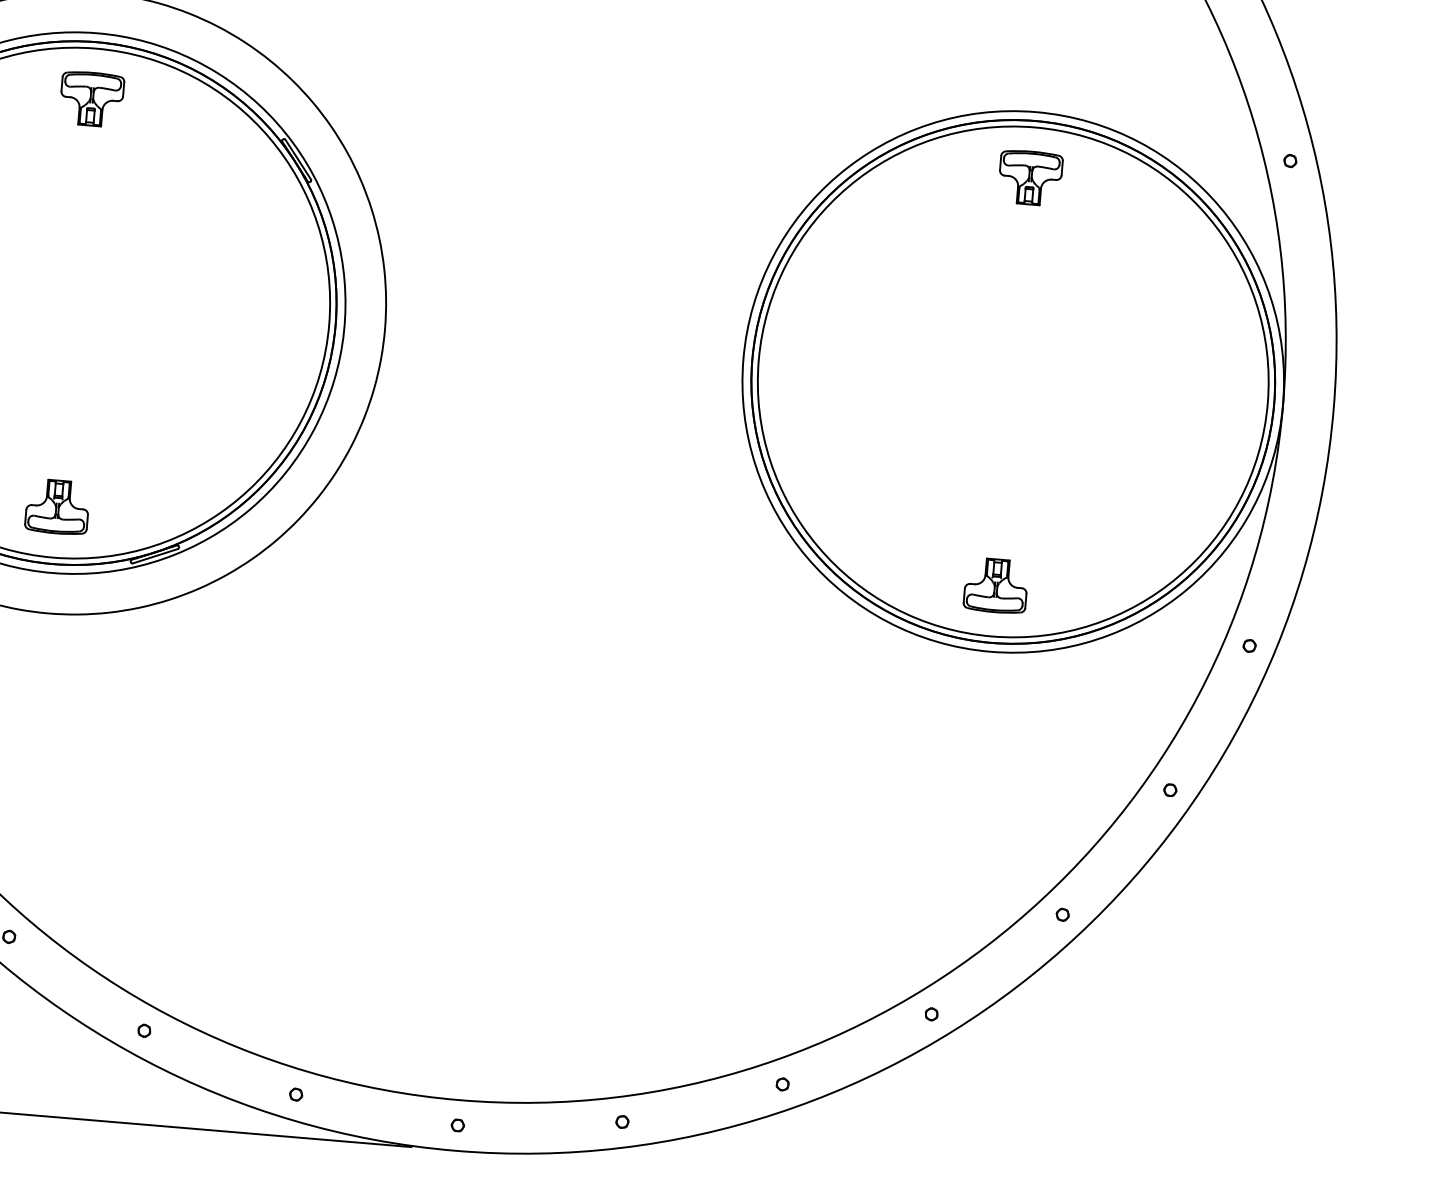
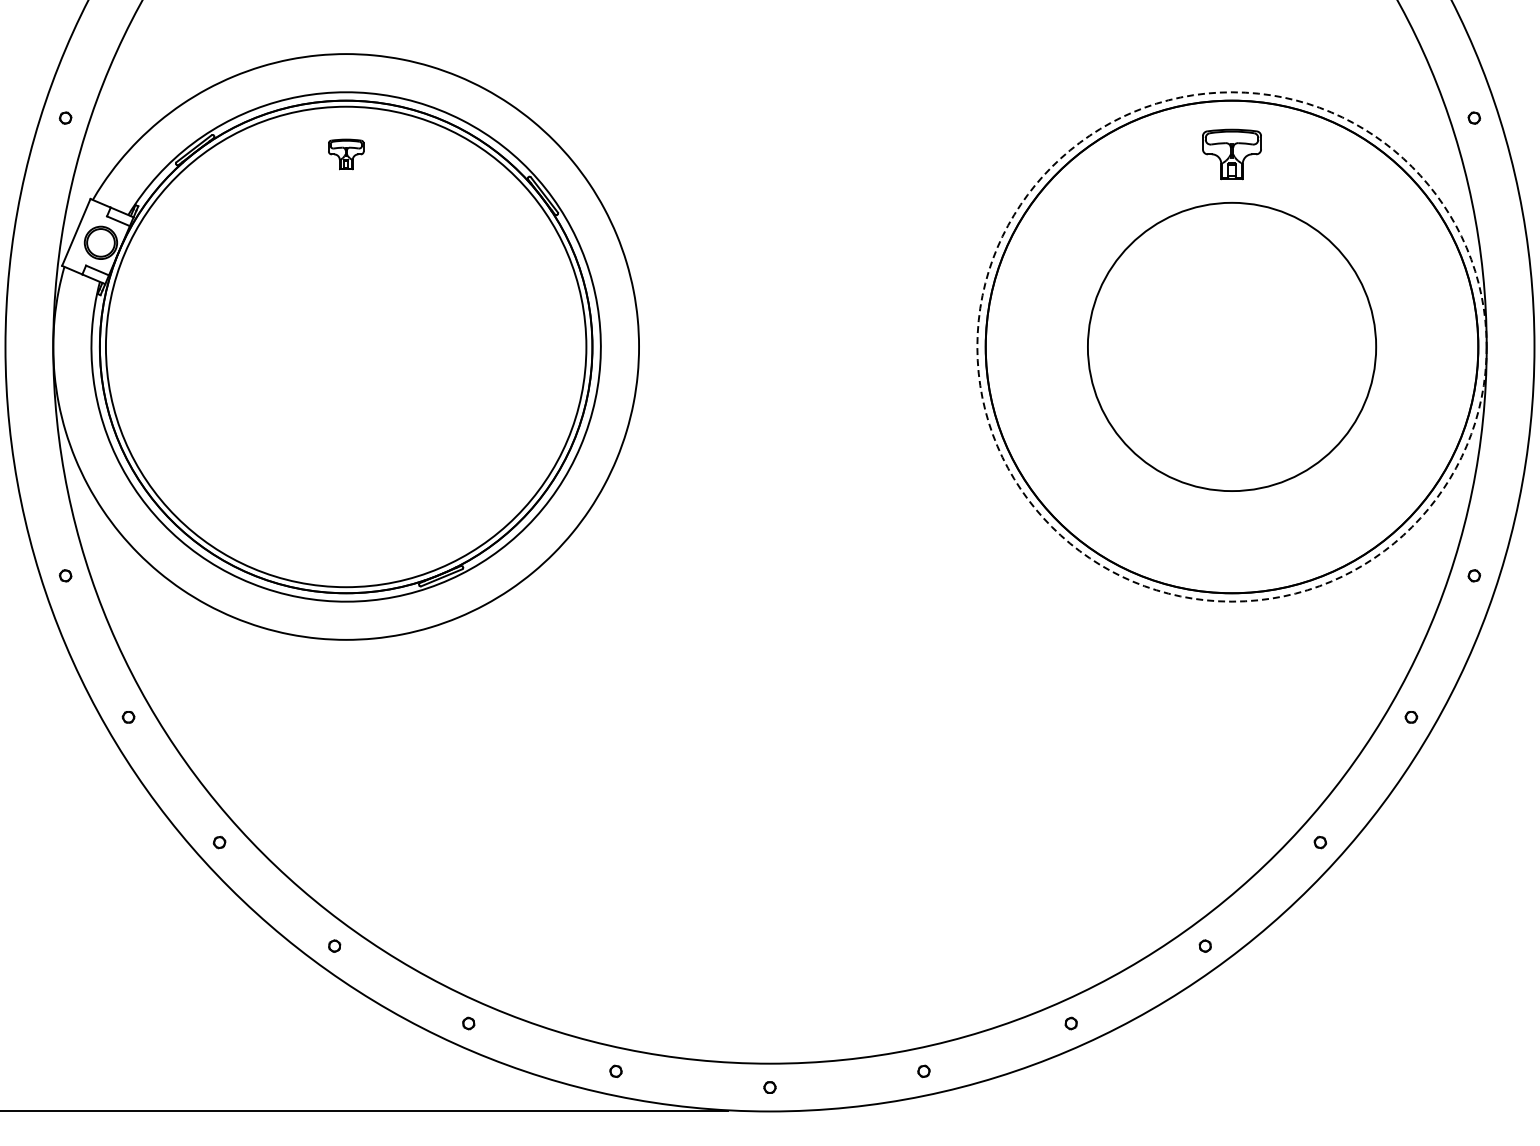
part: (92, 99) -> (346, 154), size x0.6
circle: (1012, 381) -> (1231, 346), size x0.6
circle: (1012, 381) -> (1231, 346), solid -> dashed
part: (57, 507) -> (346, 539), removed
part: (995, 585) -> (1231, 539), removed

